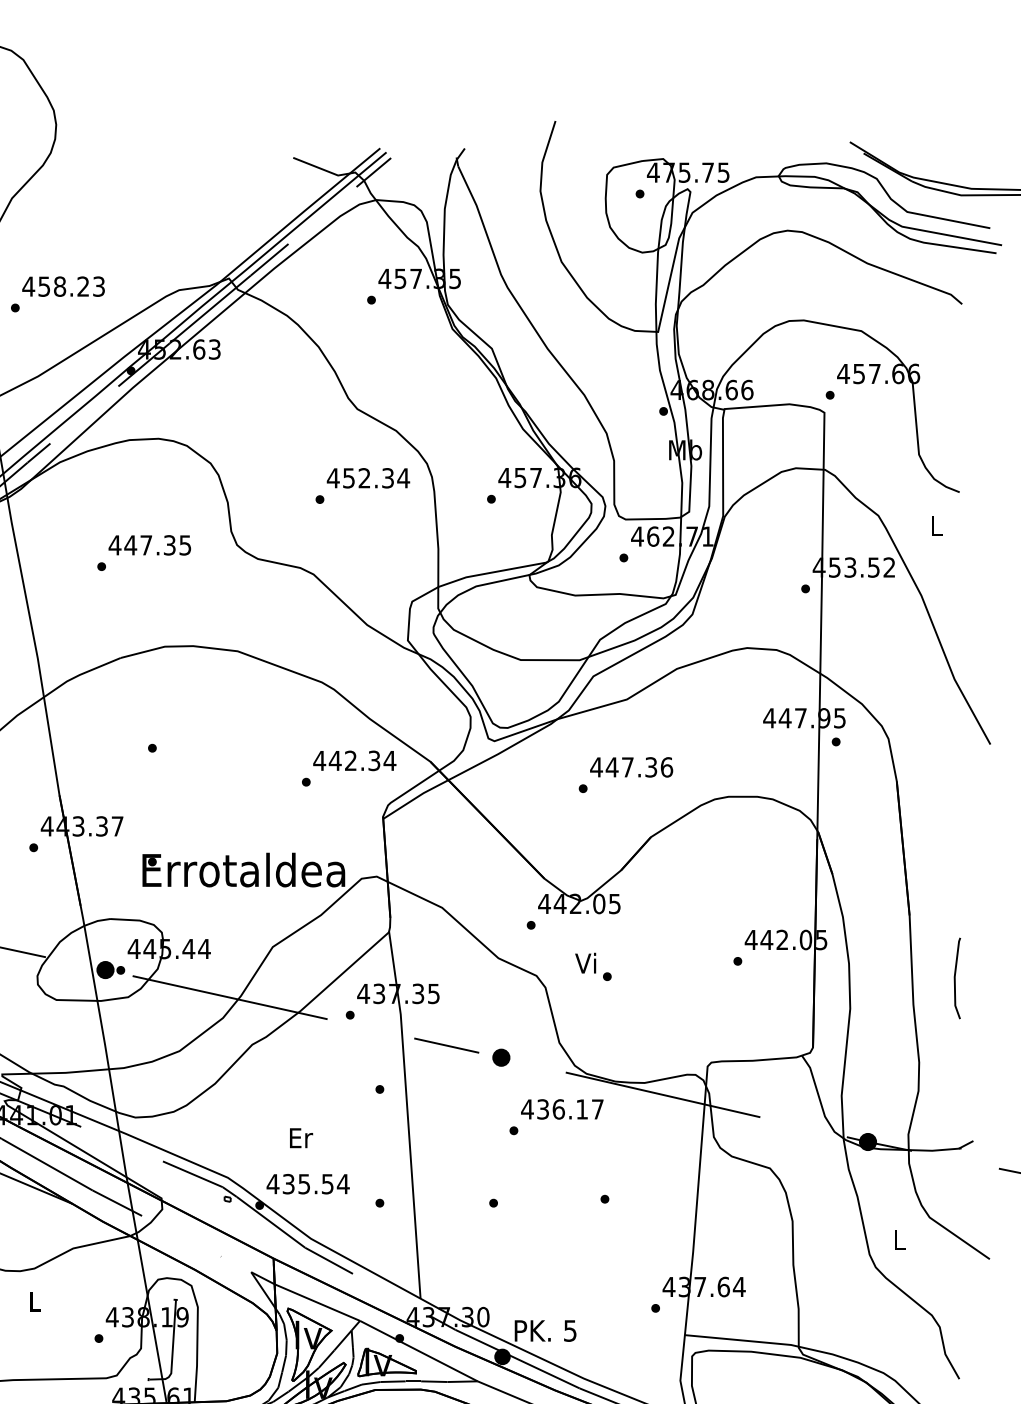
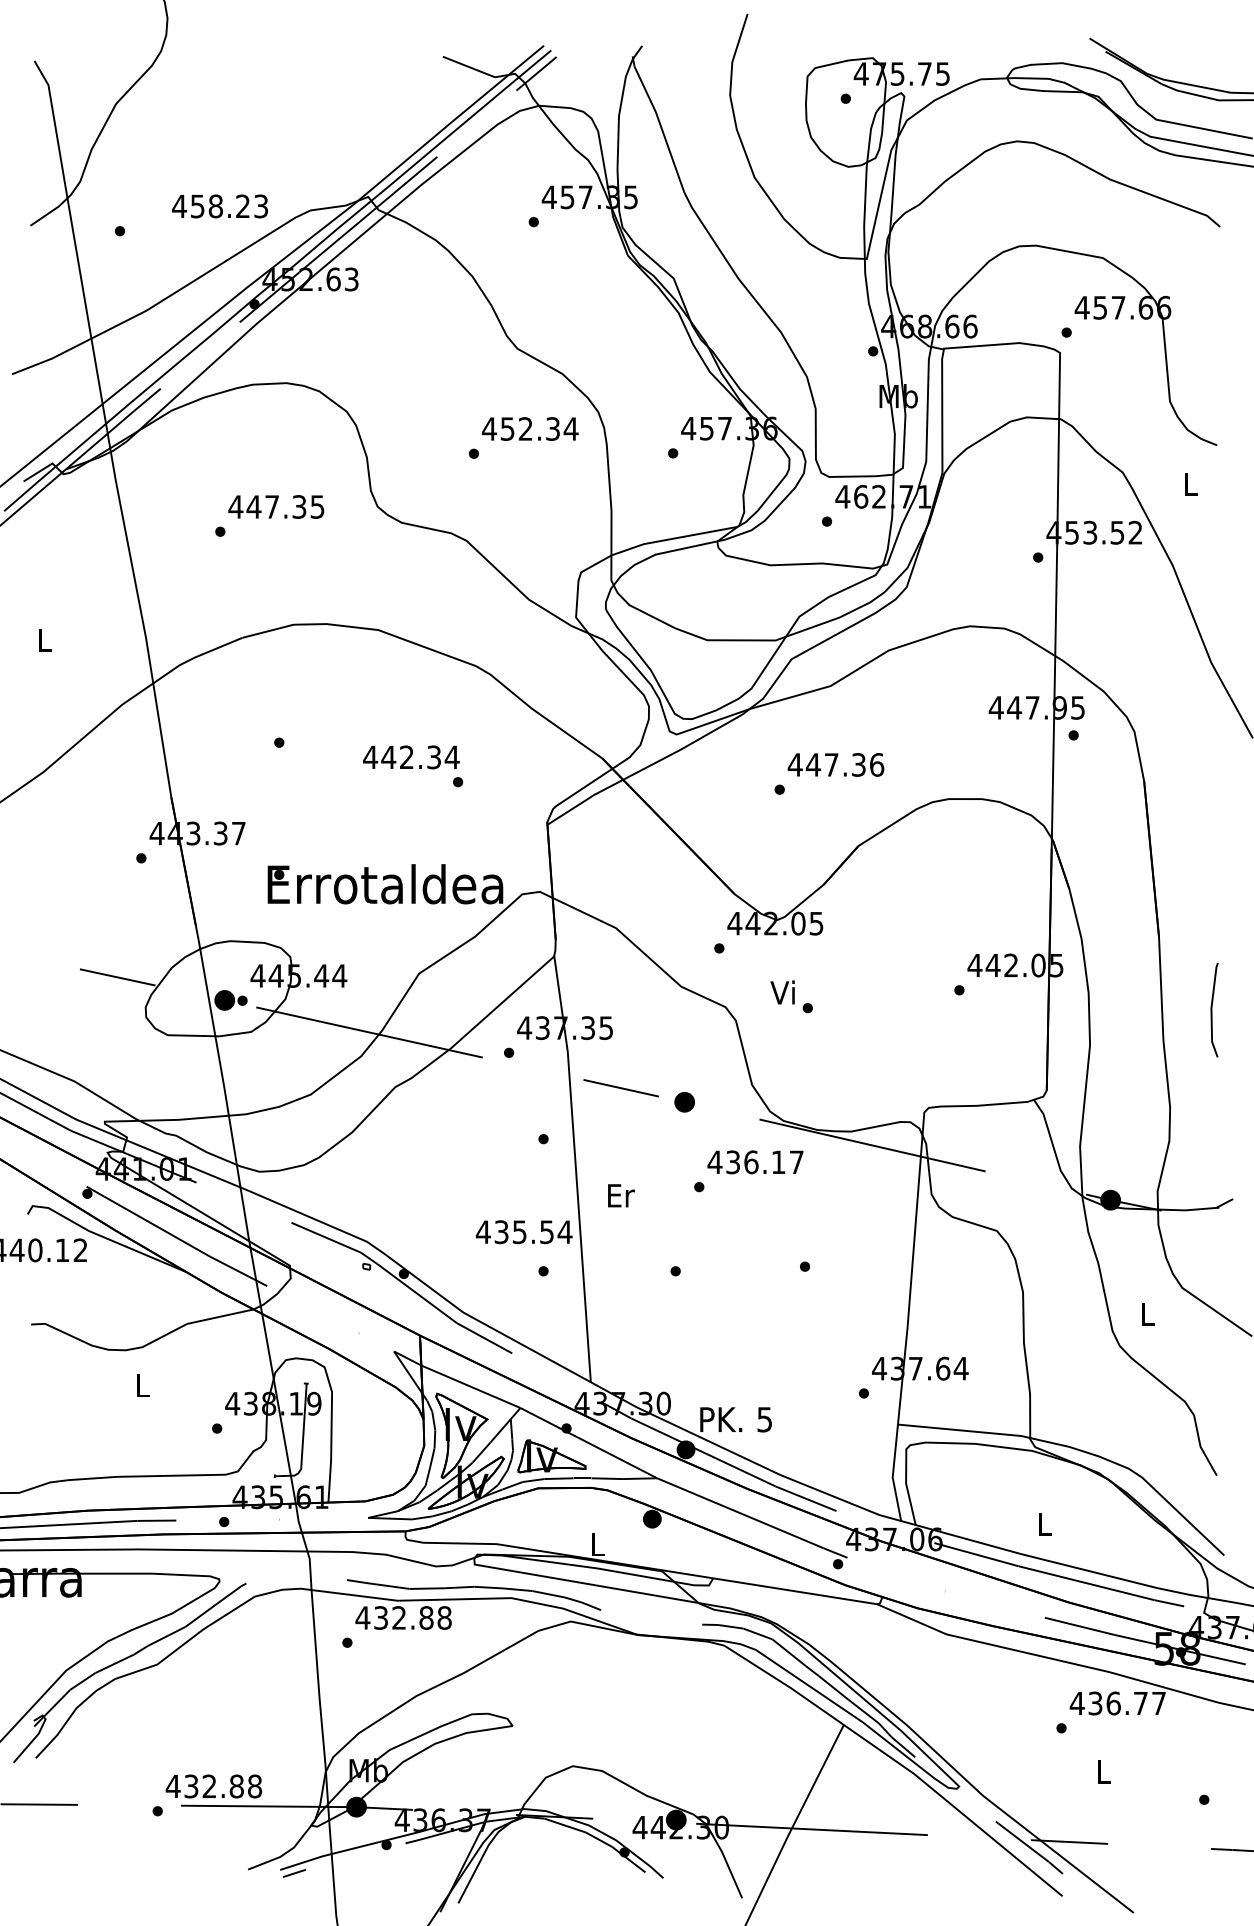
text: (63, 286) -> (219, 206), moved
text: (354, 760) -> (411, 757), moved
text: (301, 1137) -> (621, 1195), moved
text: (307, 1184) -> (523, 1232), moved

